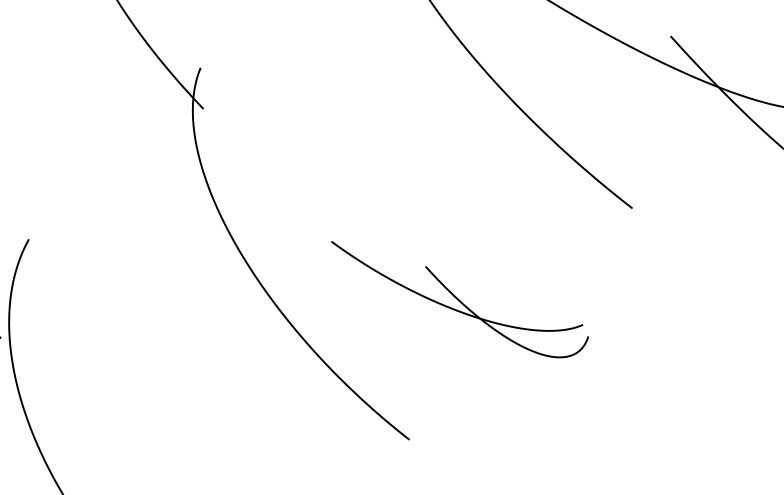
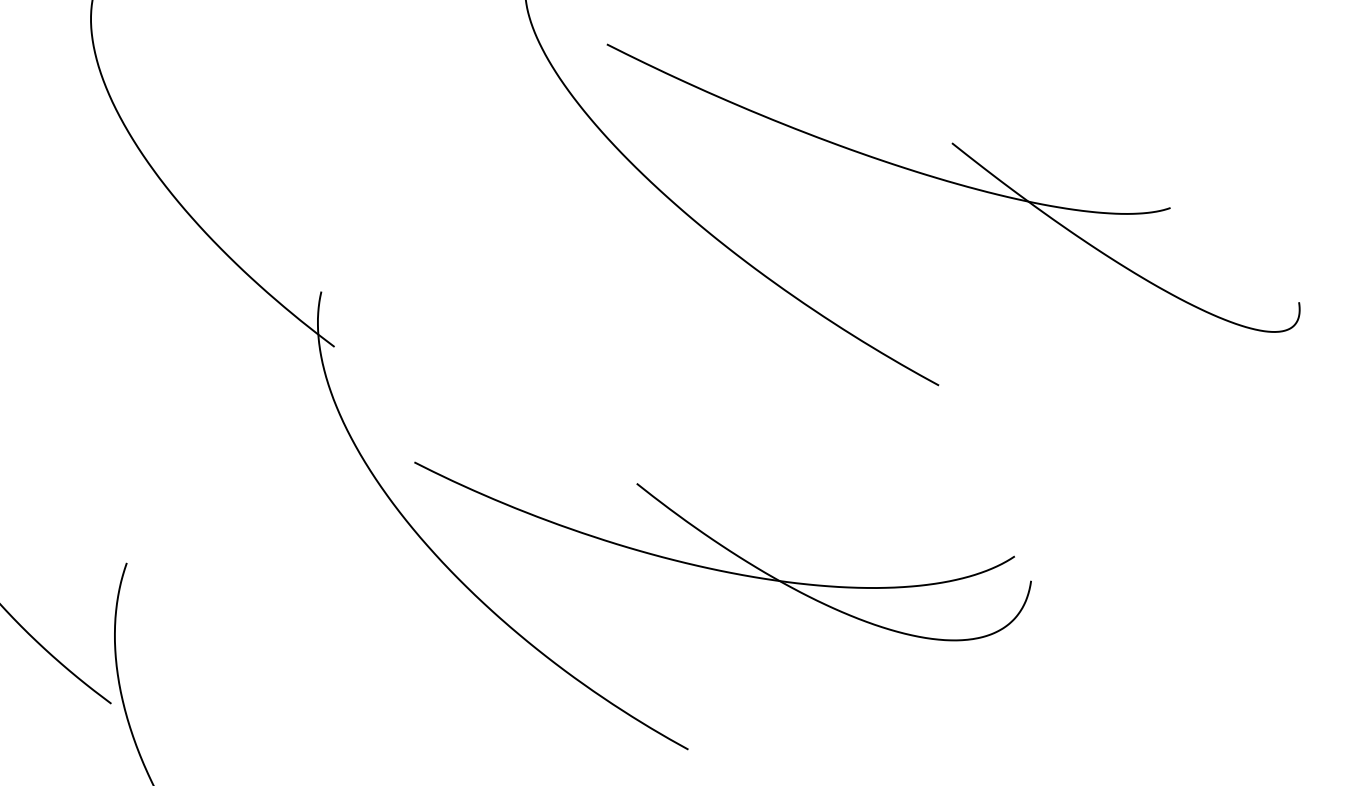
part: (457, 301) -> (722, 551), size x1.67

